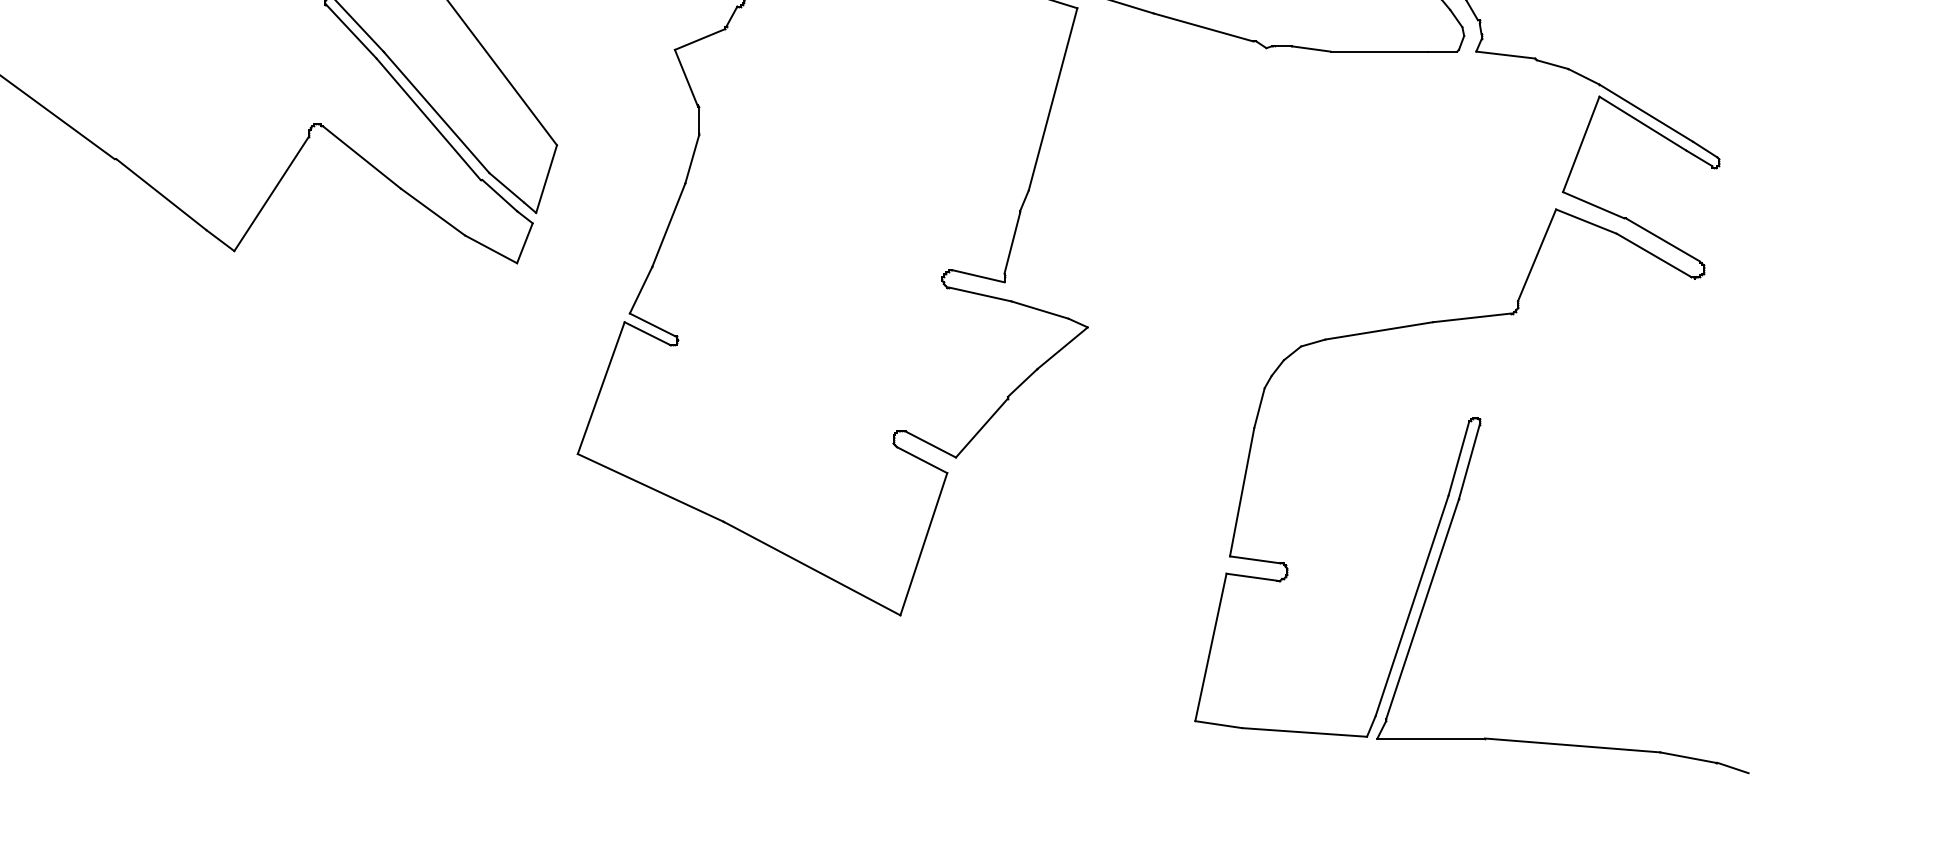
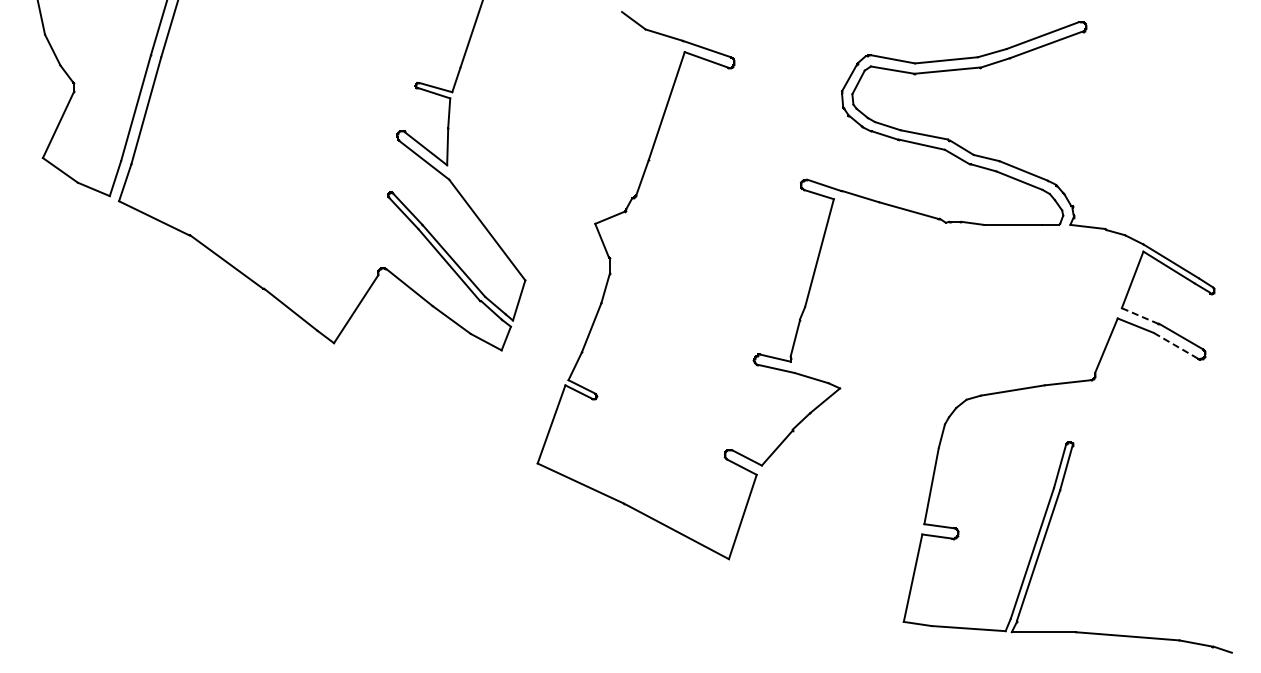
line: (1592, 204) -> (1139, 315), solid -> dashed
line: (1653, 255) -> (1175, 345), solid -> dashed

